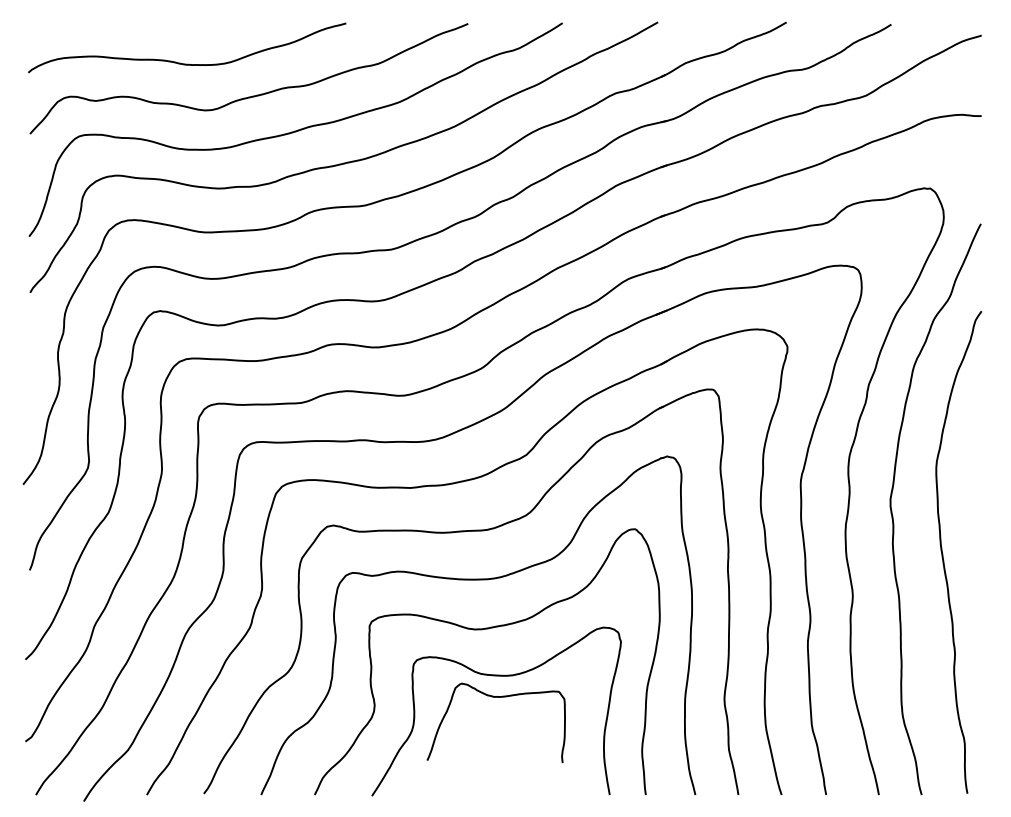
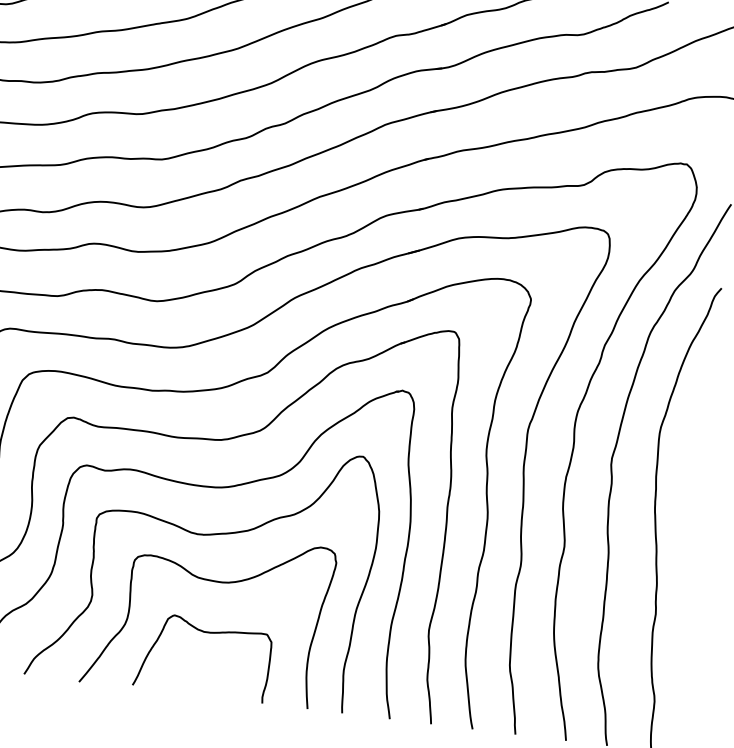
curve: (495, 697) -> (205, 632), moved

